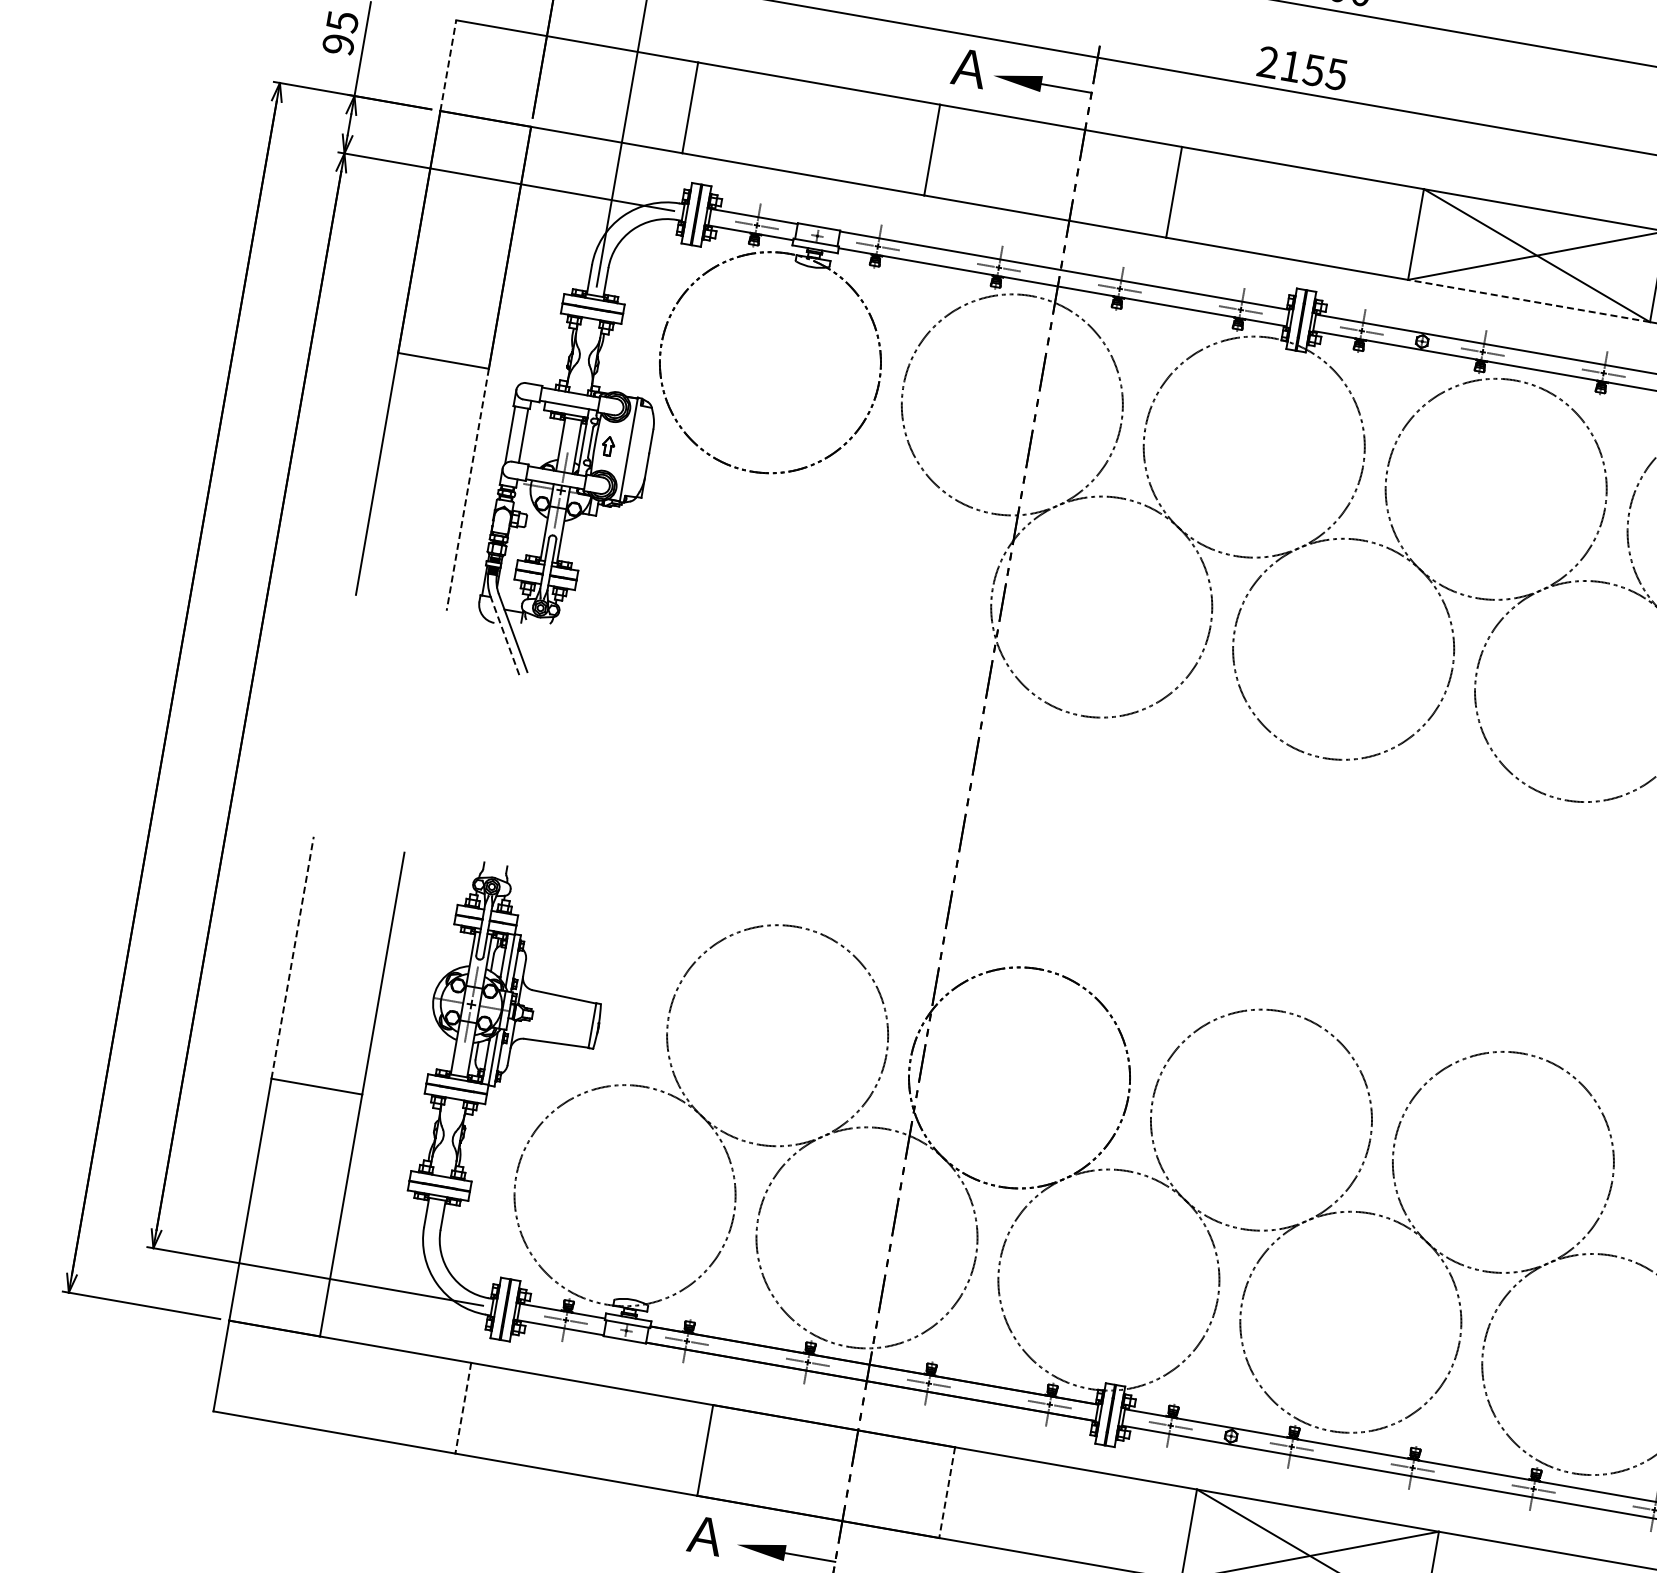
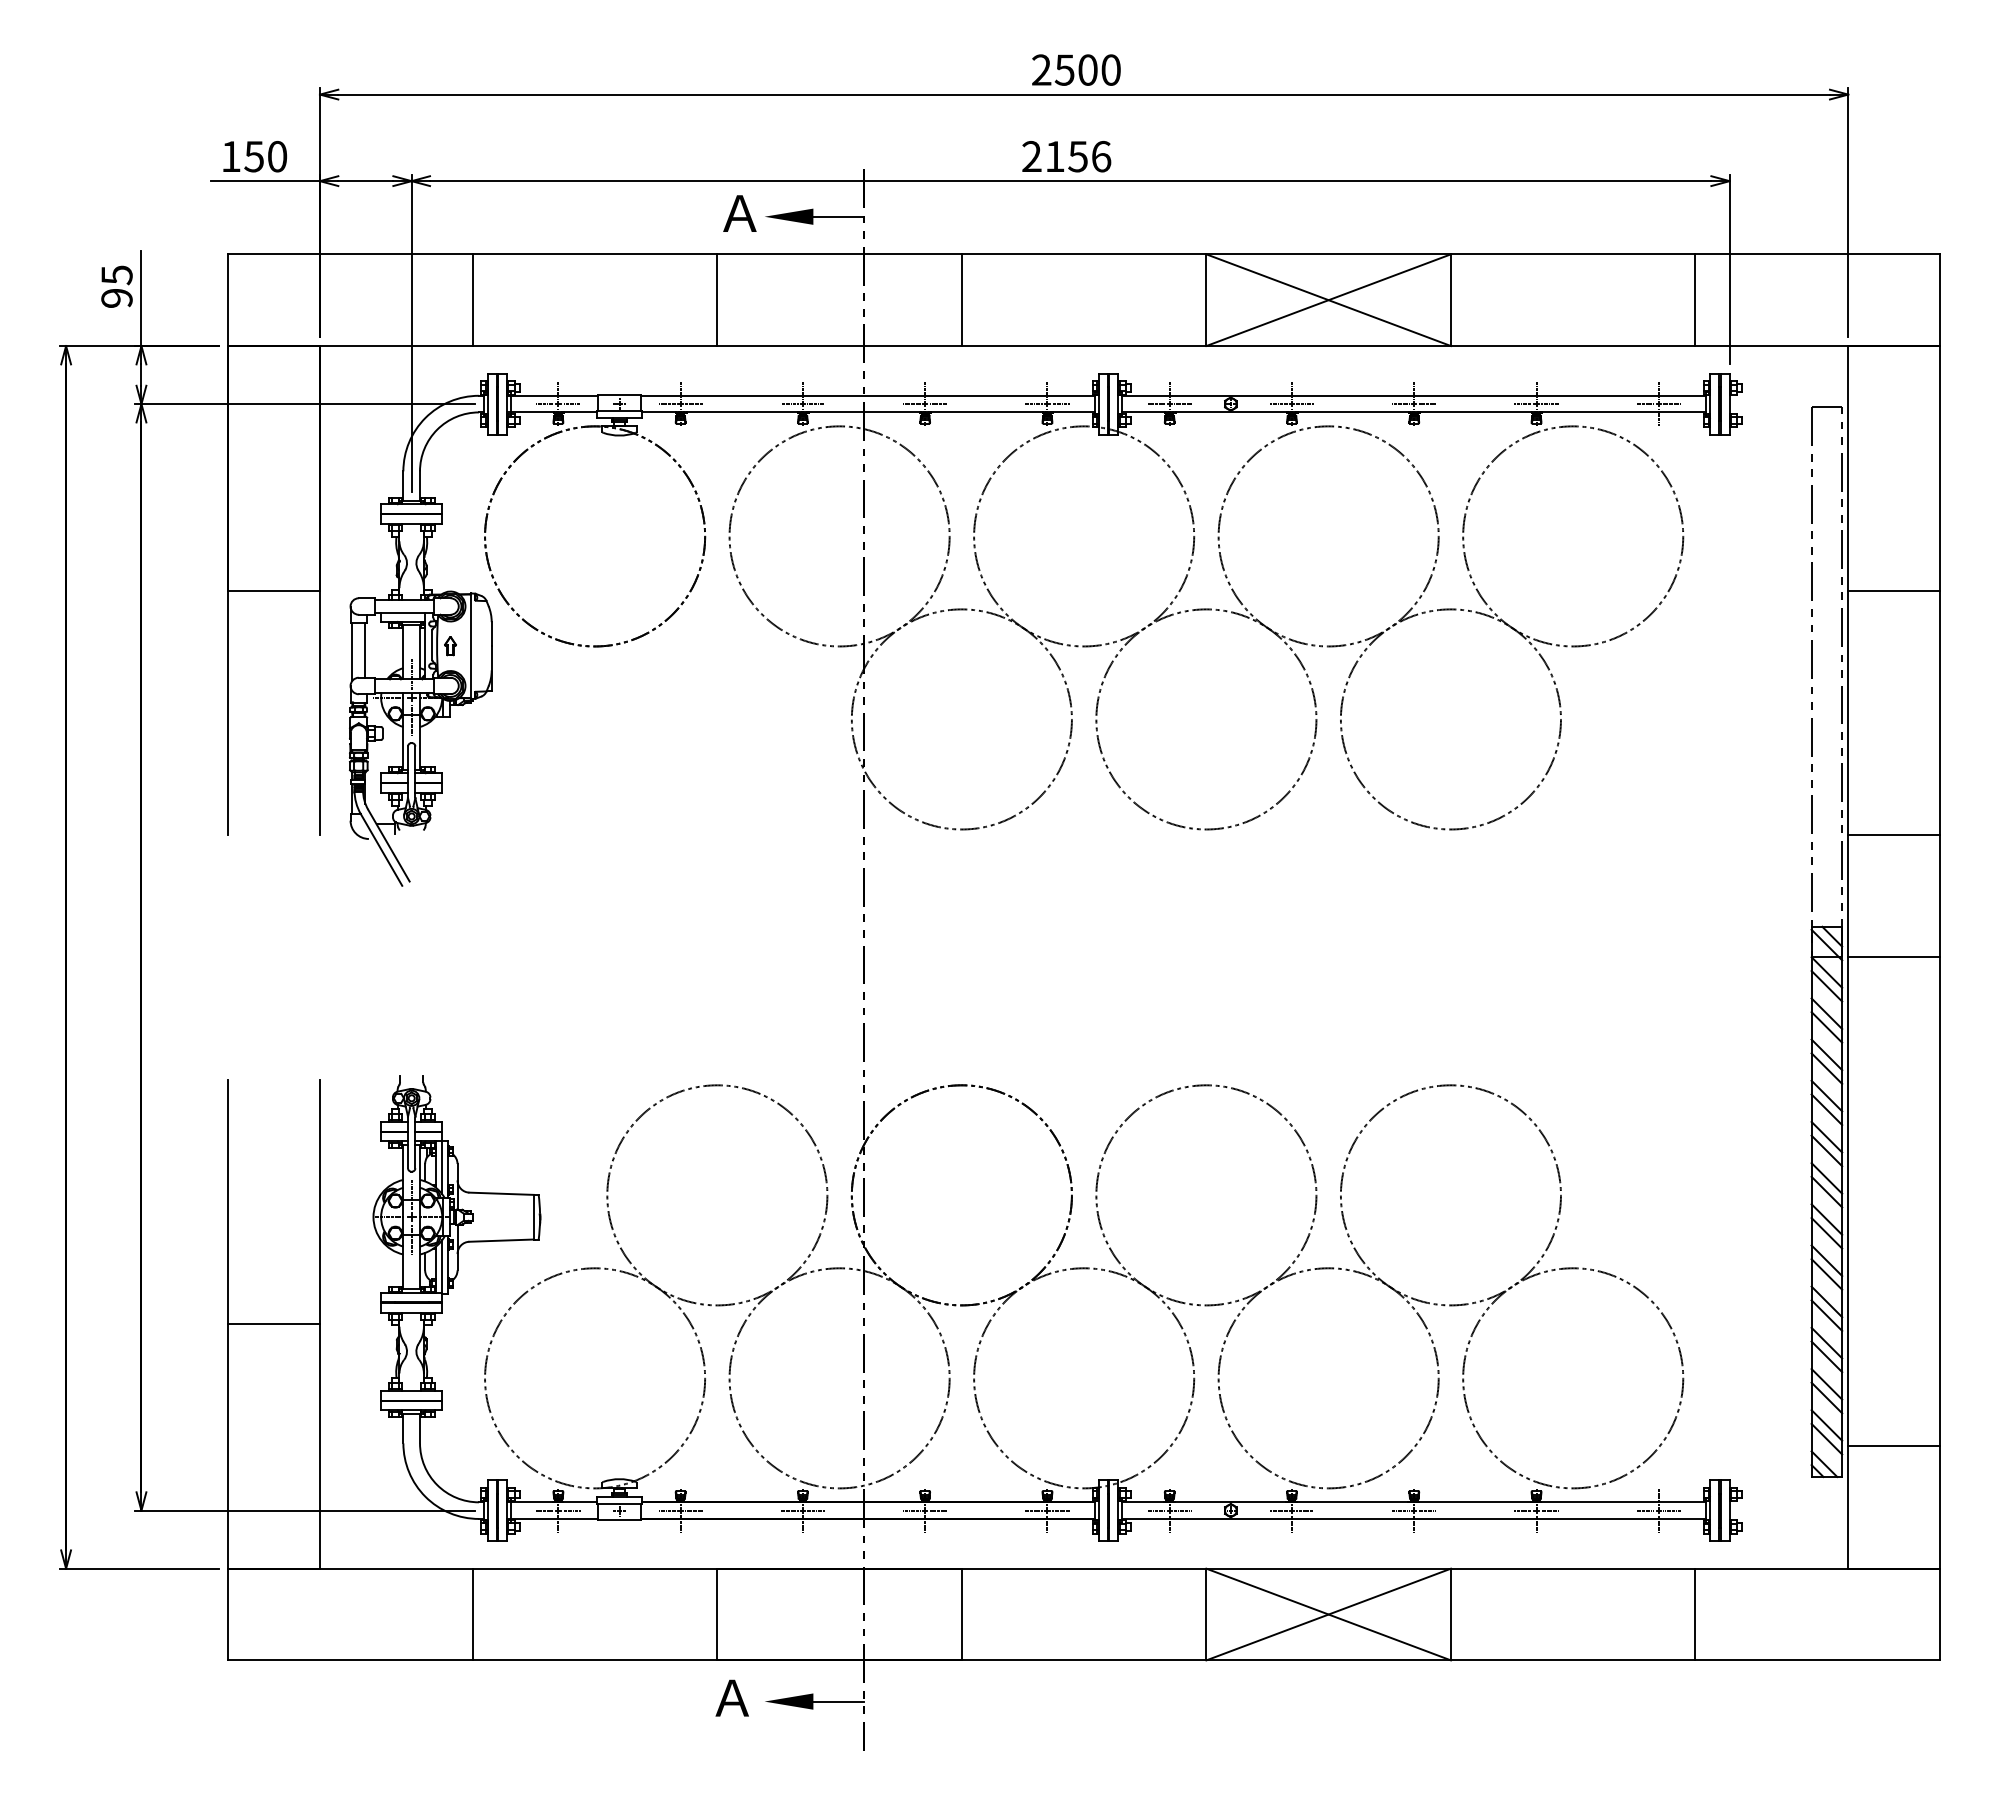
line: (448, 65) -> (228, 300), dashed -> solid
text: (1337, 74) -> (1101, 156), 2155 -> 2156
line: (1528, 301) -> (1328, 346), dashed -> solid
line: (468, 490) -> (320, 713), dashed -> solid
line: (505, 635) -> (381, 849), dashed -> solid
line: (292, 957) -> (228, 1201), dashed -> solid
line: (462, 1408) -> (472, 1614), dashed -> solid
line: (946, 1492) -> (961, 1614), dashed -> solid

